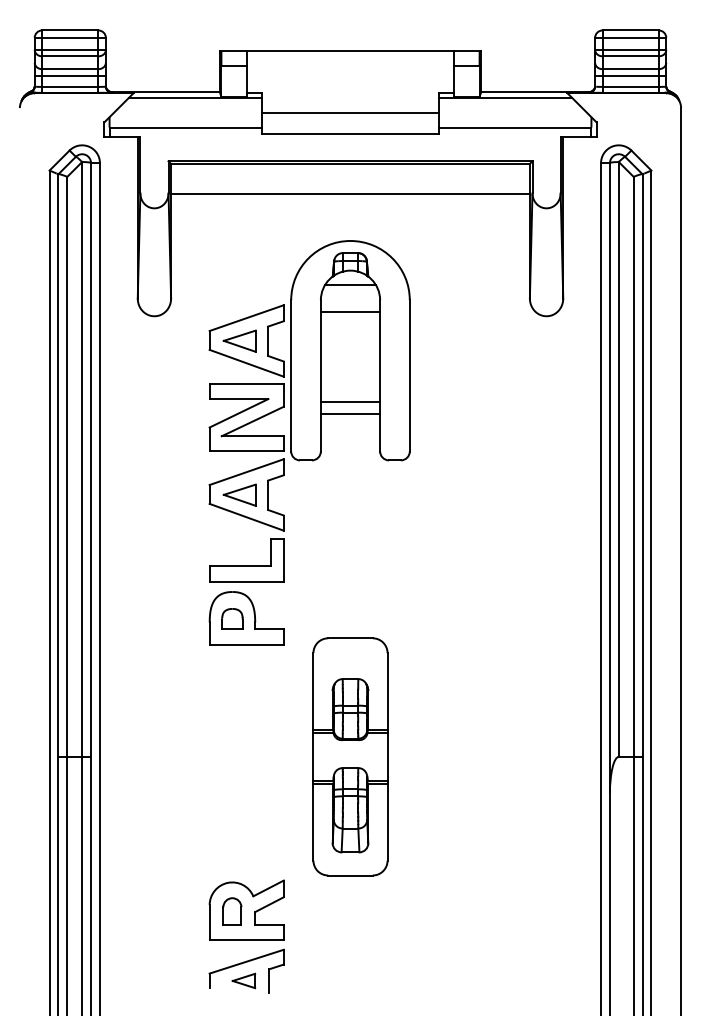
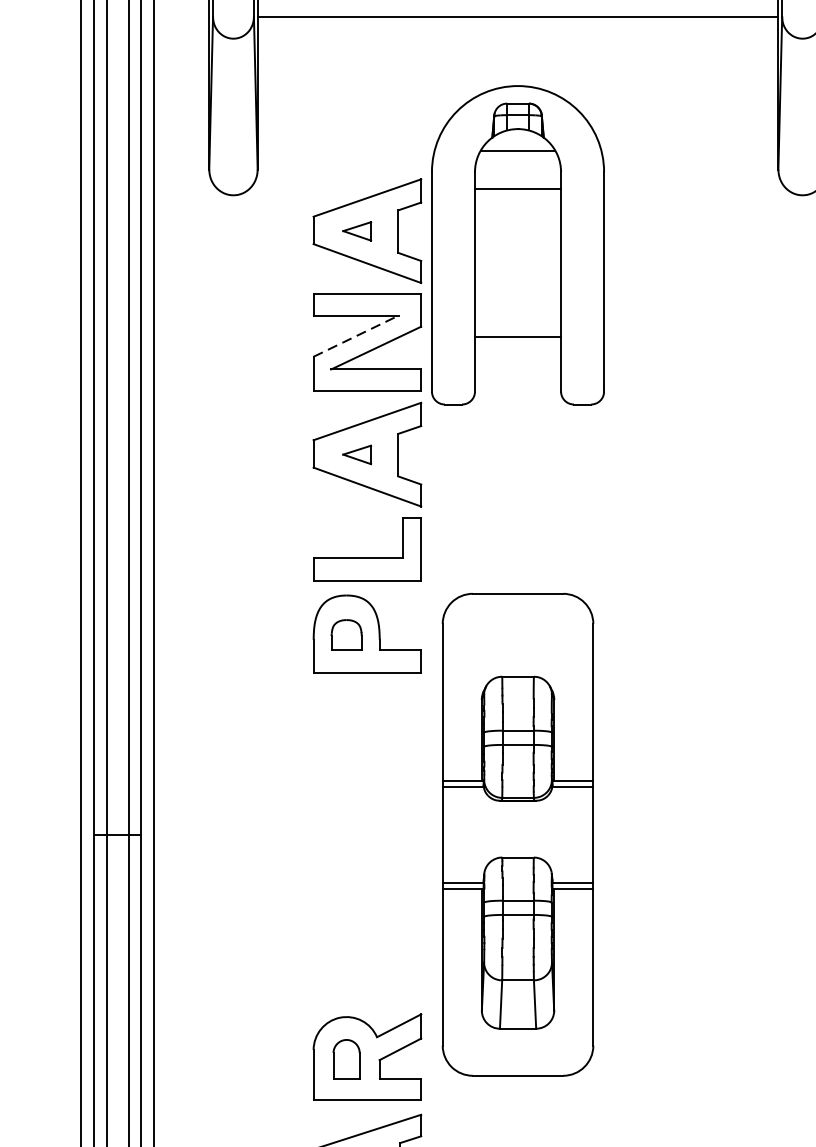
part: (239, 340) -> (356, 230), size x0.6
line: (350, 401) -> (518, 319), removed
line: (239, 413) -> (356, 336), solid -> dashed
part: (239, 494) -> (356, 454), size x0.6
part: (350, 756) -> (518, 834), size x1.4

